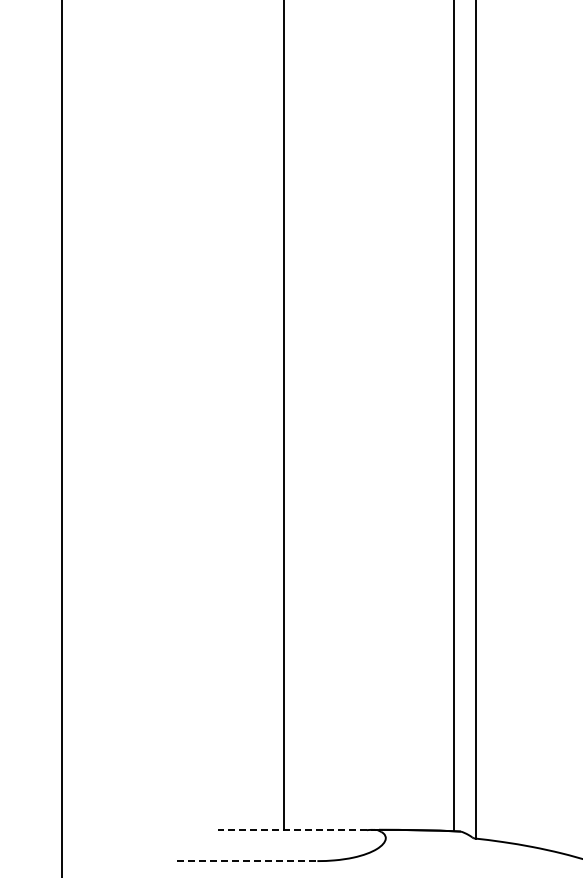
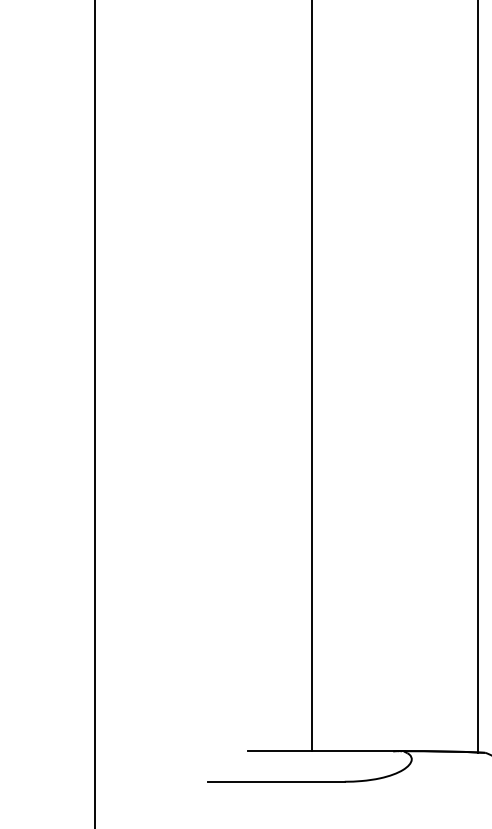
line: (298, 830) -> (326, 751), dashed -> solid
line: (247, 861) -> (276, 782), dashed -> solid

